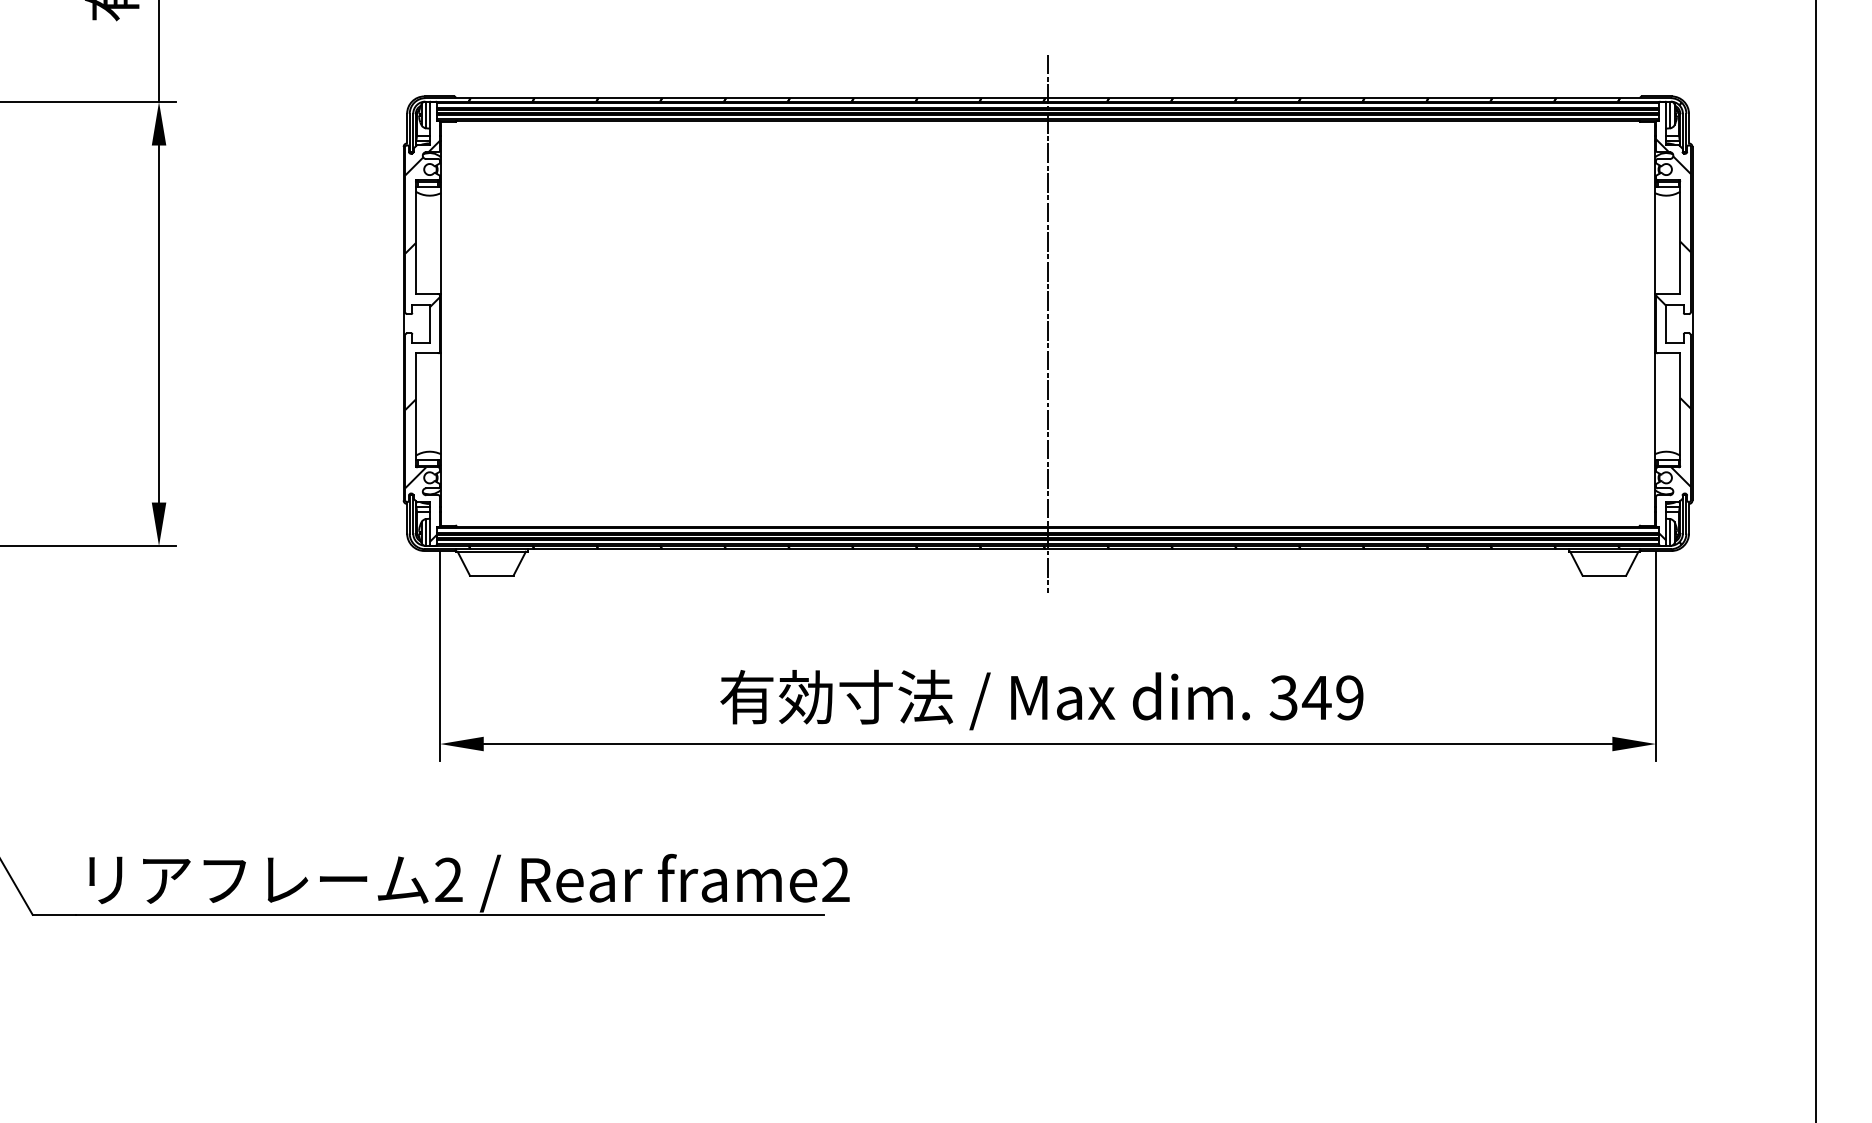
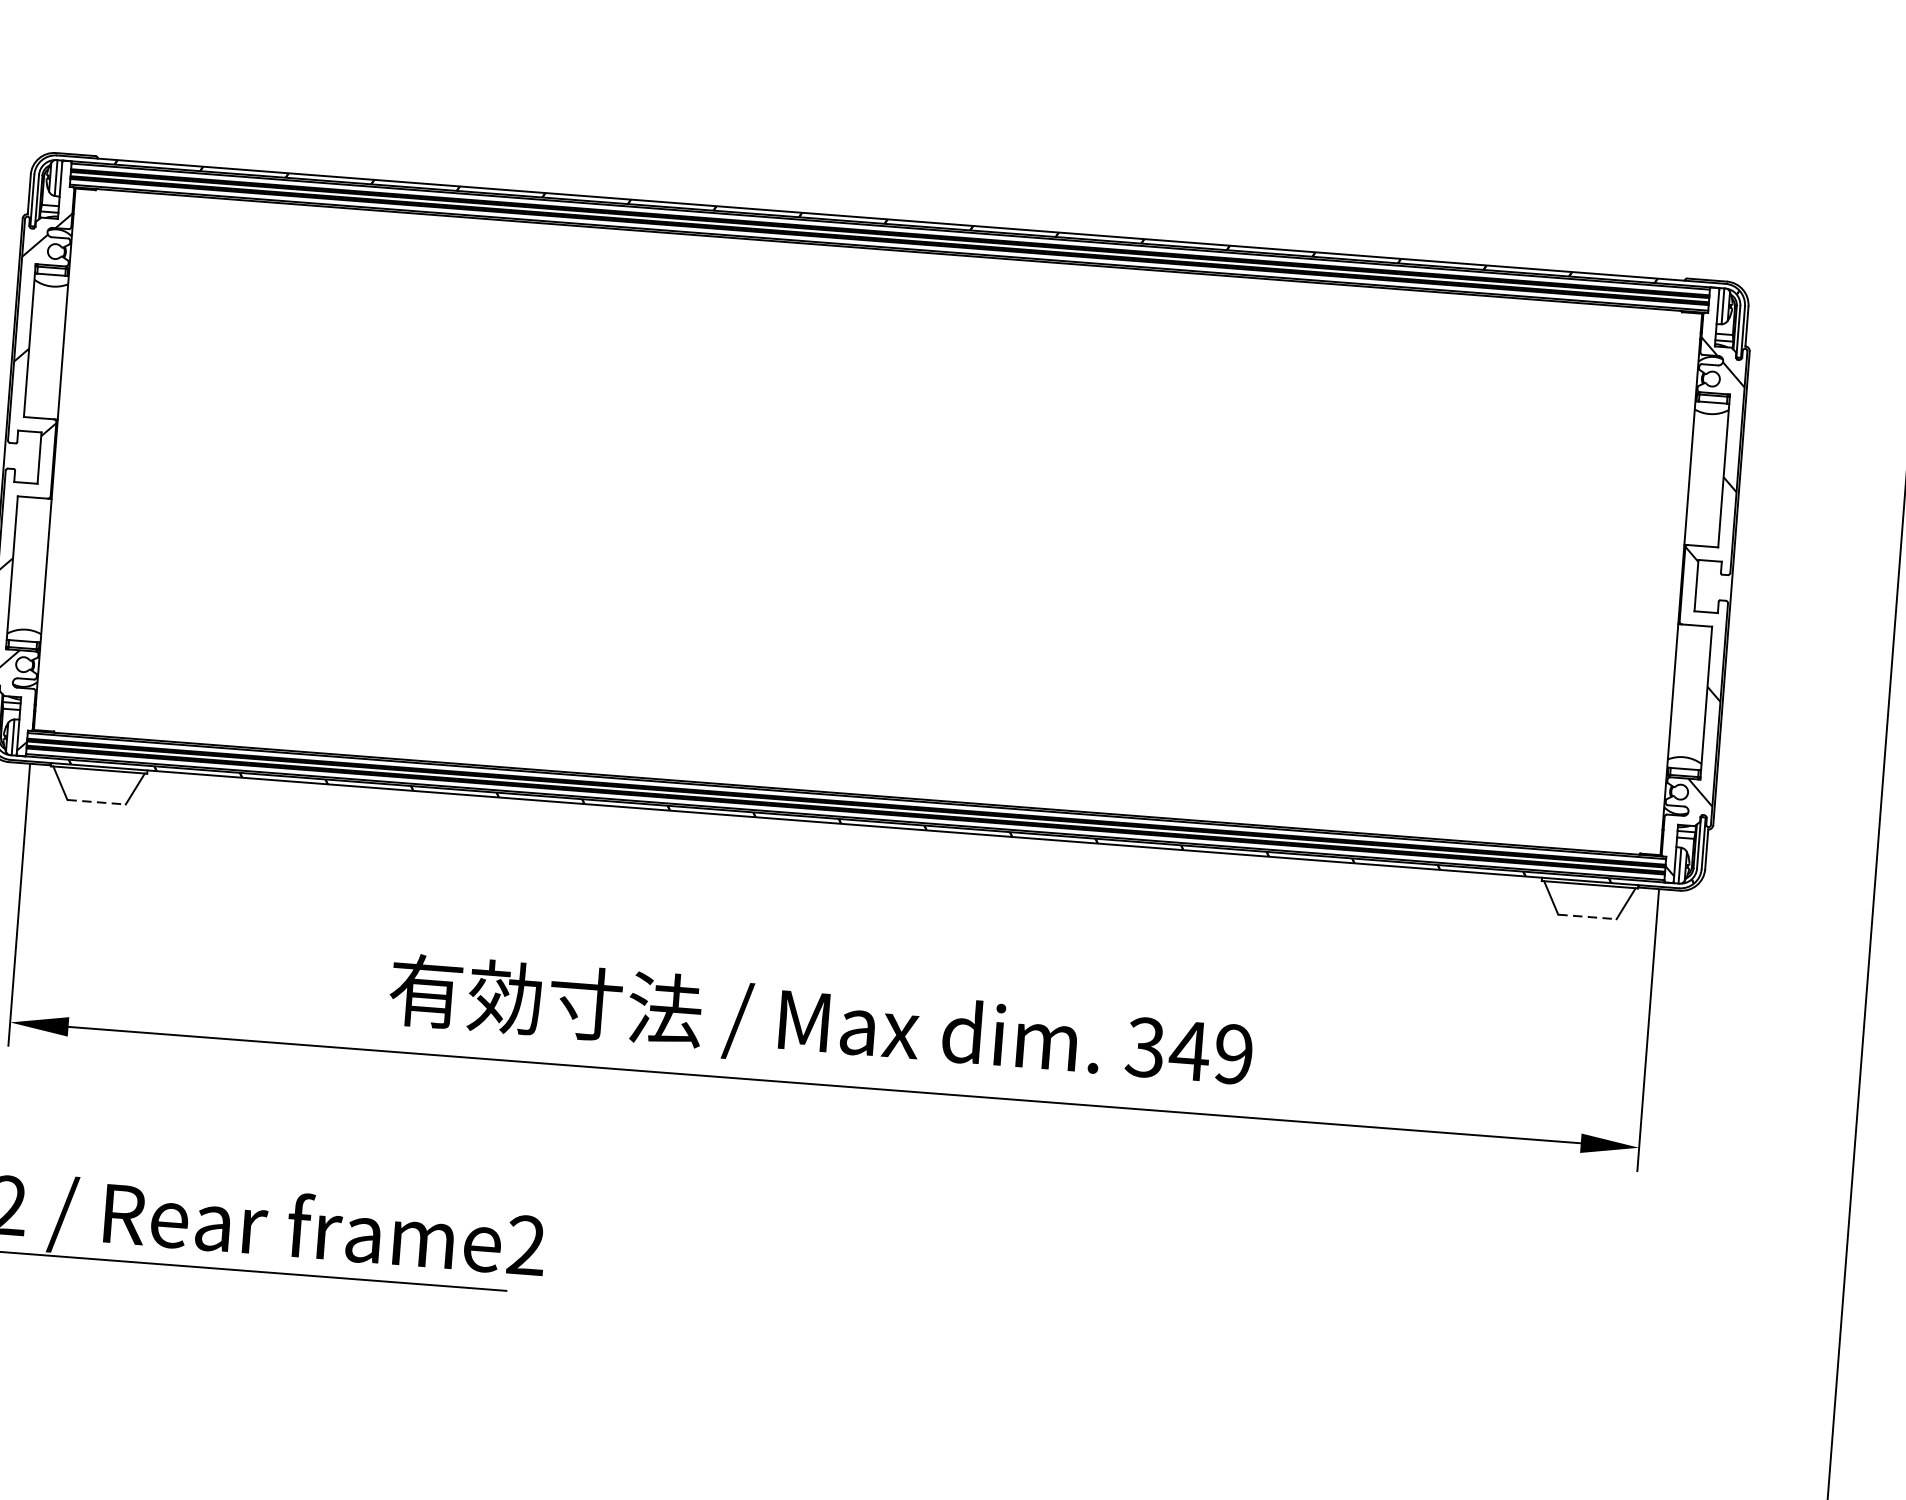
line: (1048, 323) -> (868, 521), removed
line: (491, 575) -> (96, 801), solid -> dashed
line: (1604, 575) -> (1587, 916), solid -> dashed

